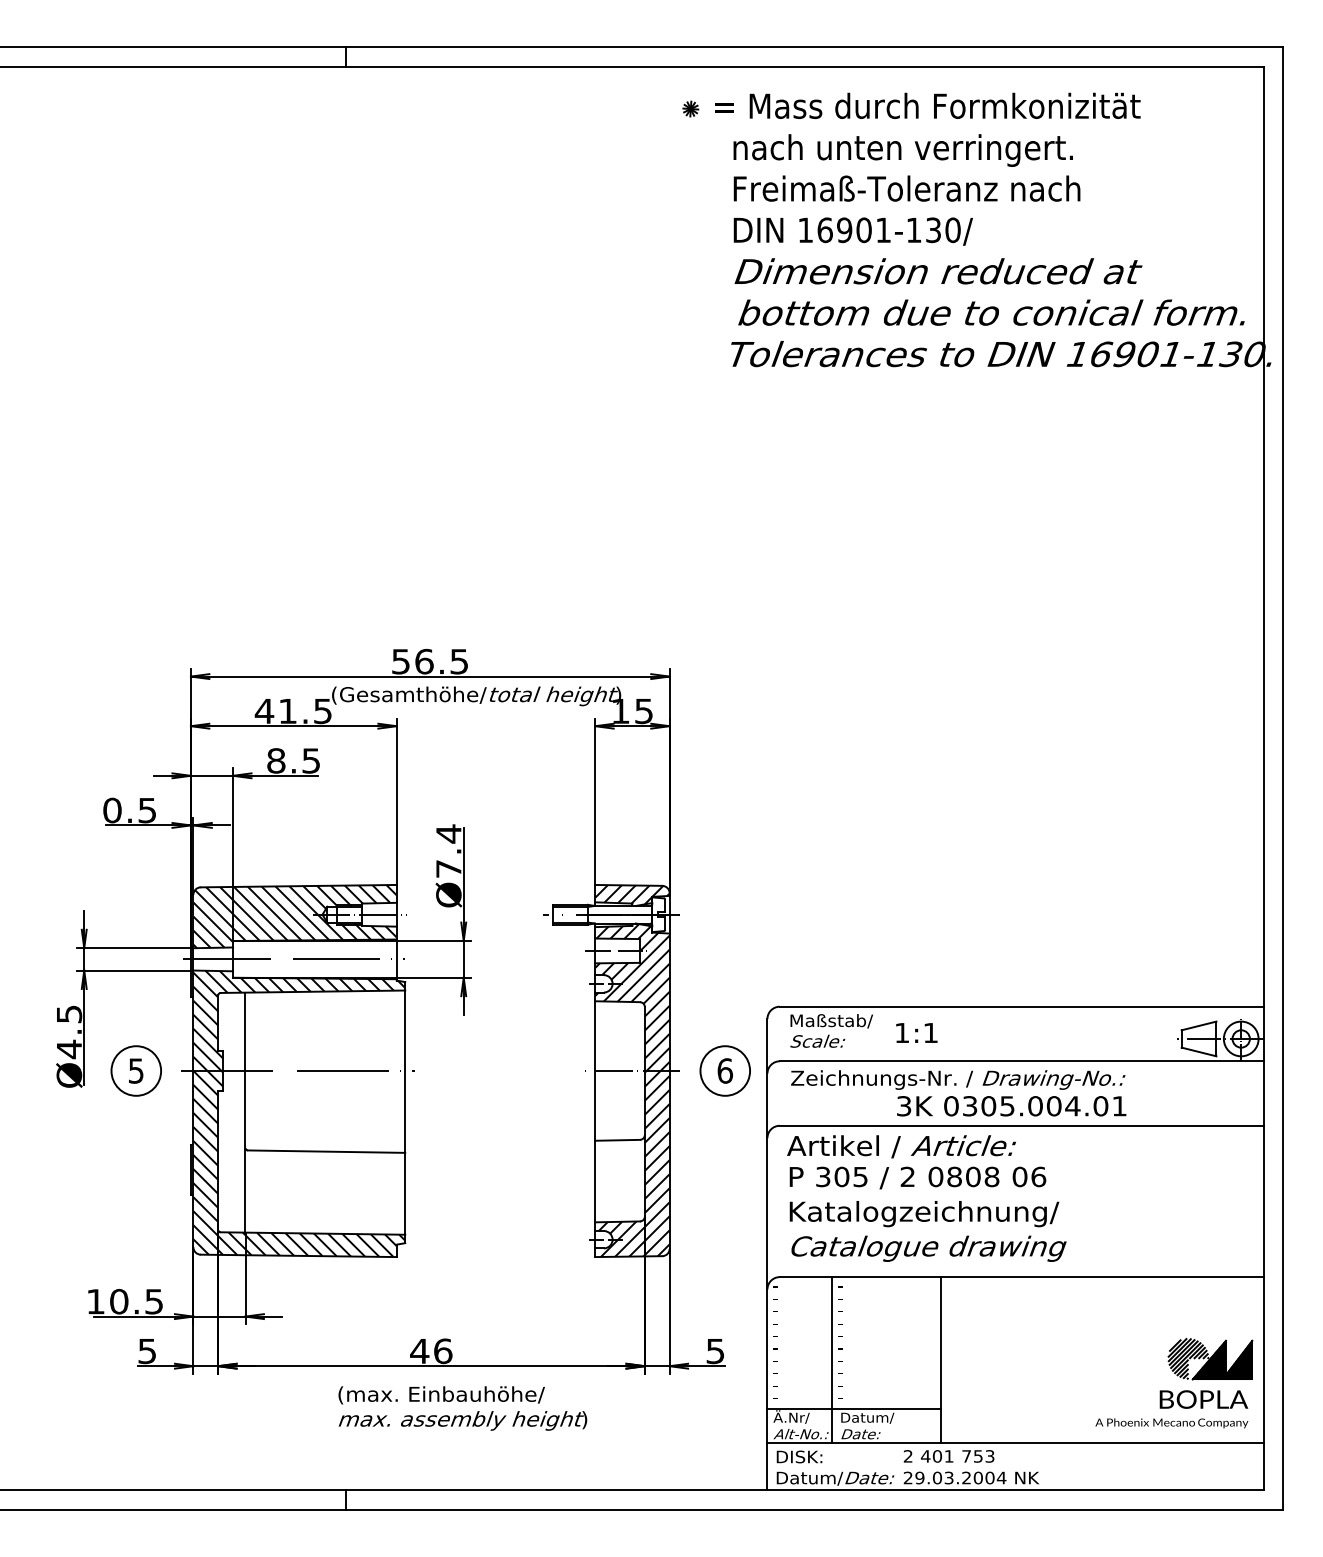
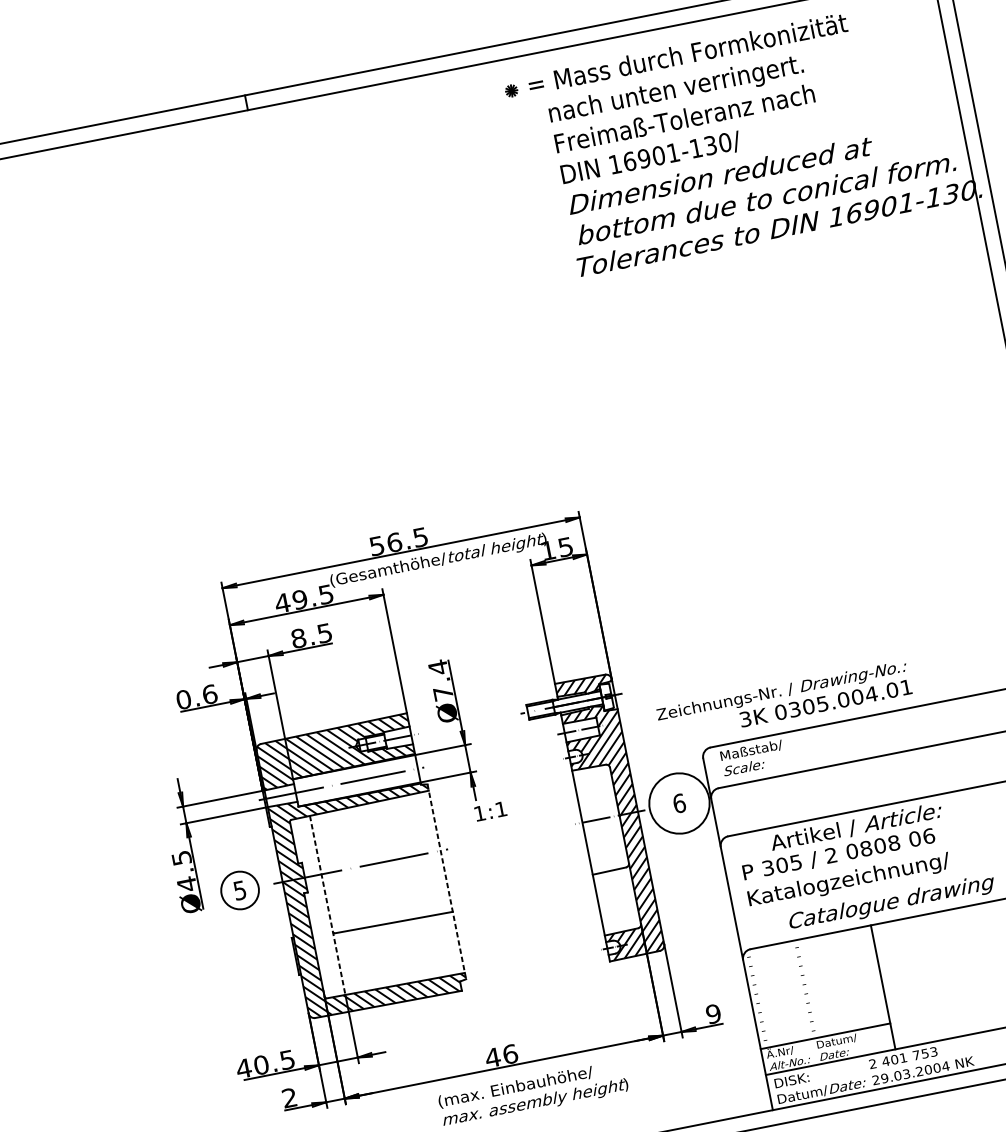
text: (287, 711) -> (299, 599), 41.5 -> 49.5
text: (147, 810) -> (209, 694), 0.5 -> 0.6
text: (916, 1032) -> (490, 811), moved
circle: (725, 1070) -> (679, 803), size x1.6
text: (958, 1093) -> (784, 701), moved
line: (245, 1112) -> (327, 905), solid -> dashed
line: (405, 1112) -> (447, 881), solid -> dashed
text: (901, 1146) -> (856, 827), moved
text: (928, 1248) -> (891, 902), moved
text: (95, 1301) -> (243, 1068), 10.5 -> 40.5
text: (715, 1350) -> (713, 1013), 5 -> 9
text: (146, 1351) -> (289, 1098), 5 -> 2
line: (831, 1360) -> (801, 1003), removed

